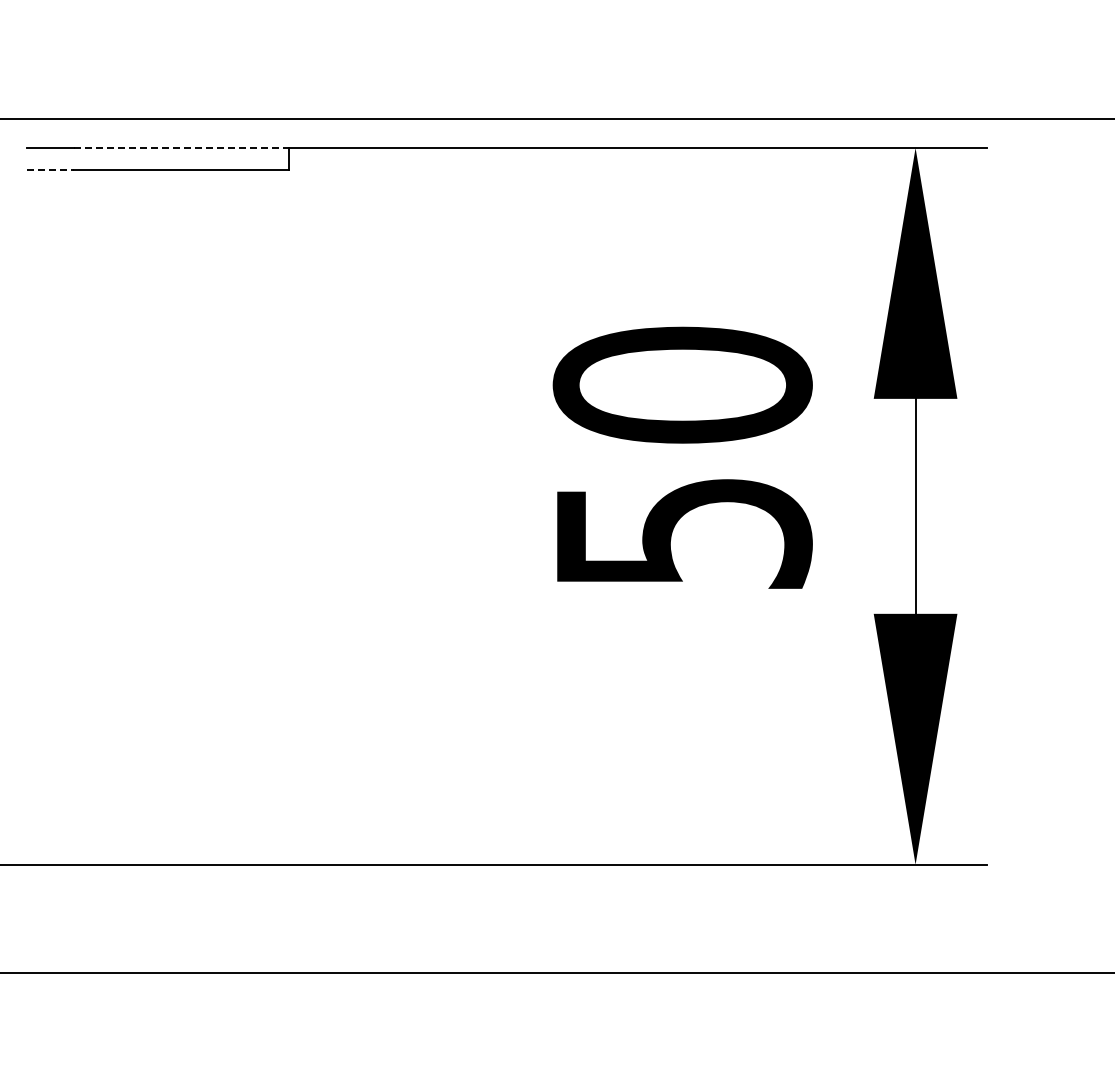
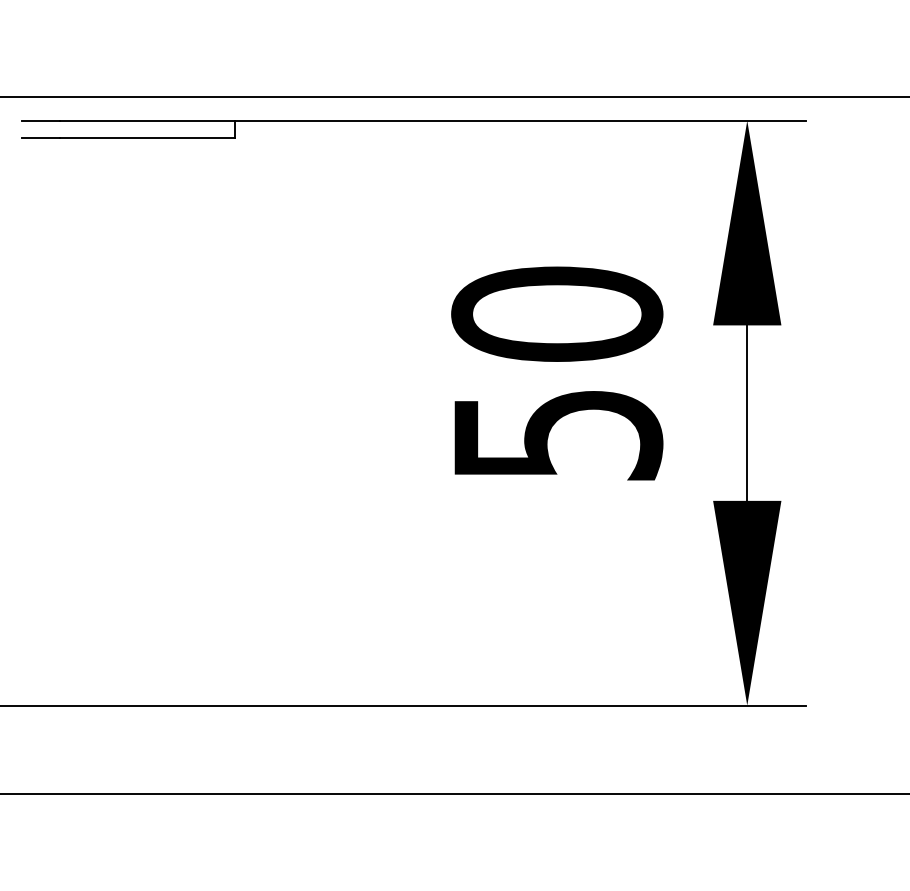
line: (181, 148) -> (148, 121), dashed -> solid
line: (50, 169) -> (41, 138), dashed -> solid

